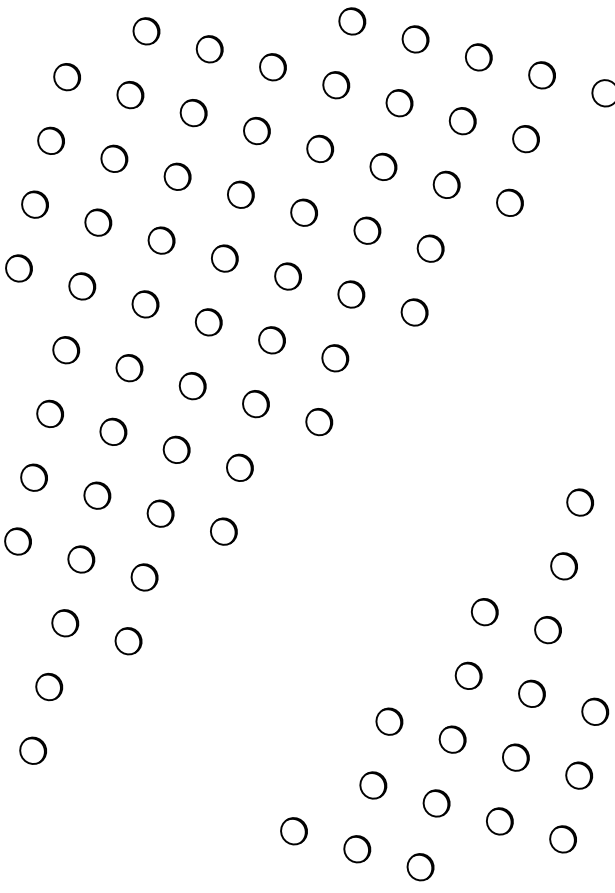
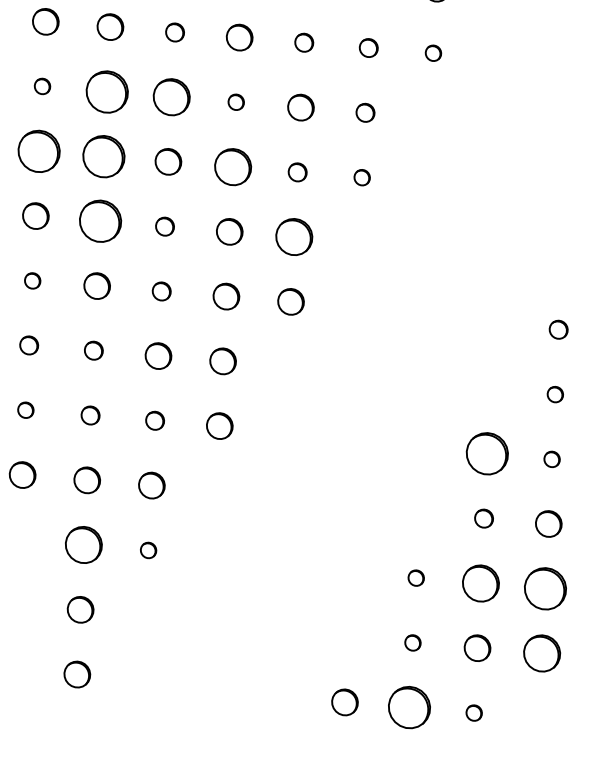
part: (256, 131) -> (174, 32), size x0.7
part: (114, 158) -> (42, 86), size x0.6
part: (383, 166) -> (304, 42), size x0.7
part: (177, 176) -> (106, 91), size x1.6
part: (446, 184) -> (368, 47), size x0.7
part: (240, 194) -> (171, 96), size x1.4
part: (509, 202) -> (432, 53), size x0.6
part: (303, 212) -> (235, 102), size x0.6
part: (98, 222) -> (39, 151), size x1.6
part: (161, 240) -> (103, 156), size x1.6
part: (430, 248) -> (365, 112), size x0.7
part: (287, 276) -> (232, 167), size x1.4
part: (351, 294) -> (297, 172), size x0.7
part: (145, 304) -> (100, 221), size x1.6
part: (414, 312) -> (362, 177), size x0.6
part: (208, 322) -> (164, 226), size x0.7
part: (66, 350) -> (32, 281), size x0.6
part: (335, 358) -> (294, 237), size x1.4
part: (192, 386) -> (161, 291), size x0.7
part: (49, 413) -> (28, 345), size x0.7
part: (113, 431) -> (93, 350), size x0.7
part: (33, 477) -> (25, 410), size x0.6
part: (97, 495) -> (90, 415), size x0.7
part: (579, 502) -> (558, 329), size x0.7
part: (160, 513) -> (154, 420), size x0.7
part: (563, 566) -> (554, 394), size x0.6
part: (484, 612) -> (487, 454), size x1.6
part: (65, 623) -> (84, 545), size x1.4
part: (547, 630) -> (551, 459), size x0.6
part: (128, 641) -> (148, 550), size x0.6
part: (468, 675) -> (483, 518), size x0.7
part: (389, 721) -> (416, 578), size x0.6
part: (452, 739) -> (480, 583), size x1.4
part: (515, 757) -> (545, 588), size x1.6
part: (373, 785) -> (413, 642), size x0.6
part: (499, 821) -> (541, 653), size x1.4
part: (357, 849) -> (409, 707), size x1.6
part: (420, 867) -> (474, 713), size x0.6

